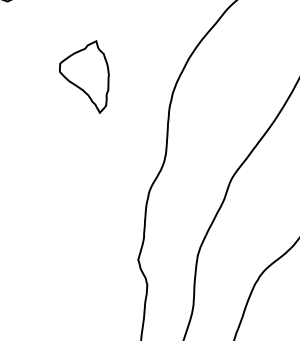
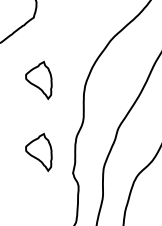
part: (74, 215) -> (38, 152), added

